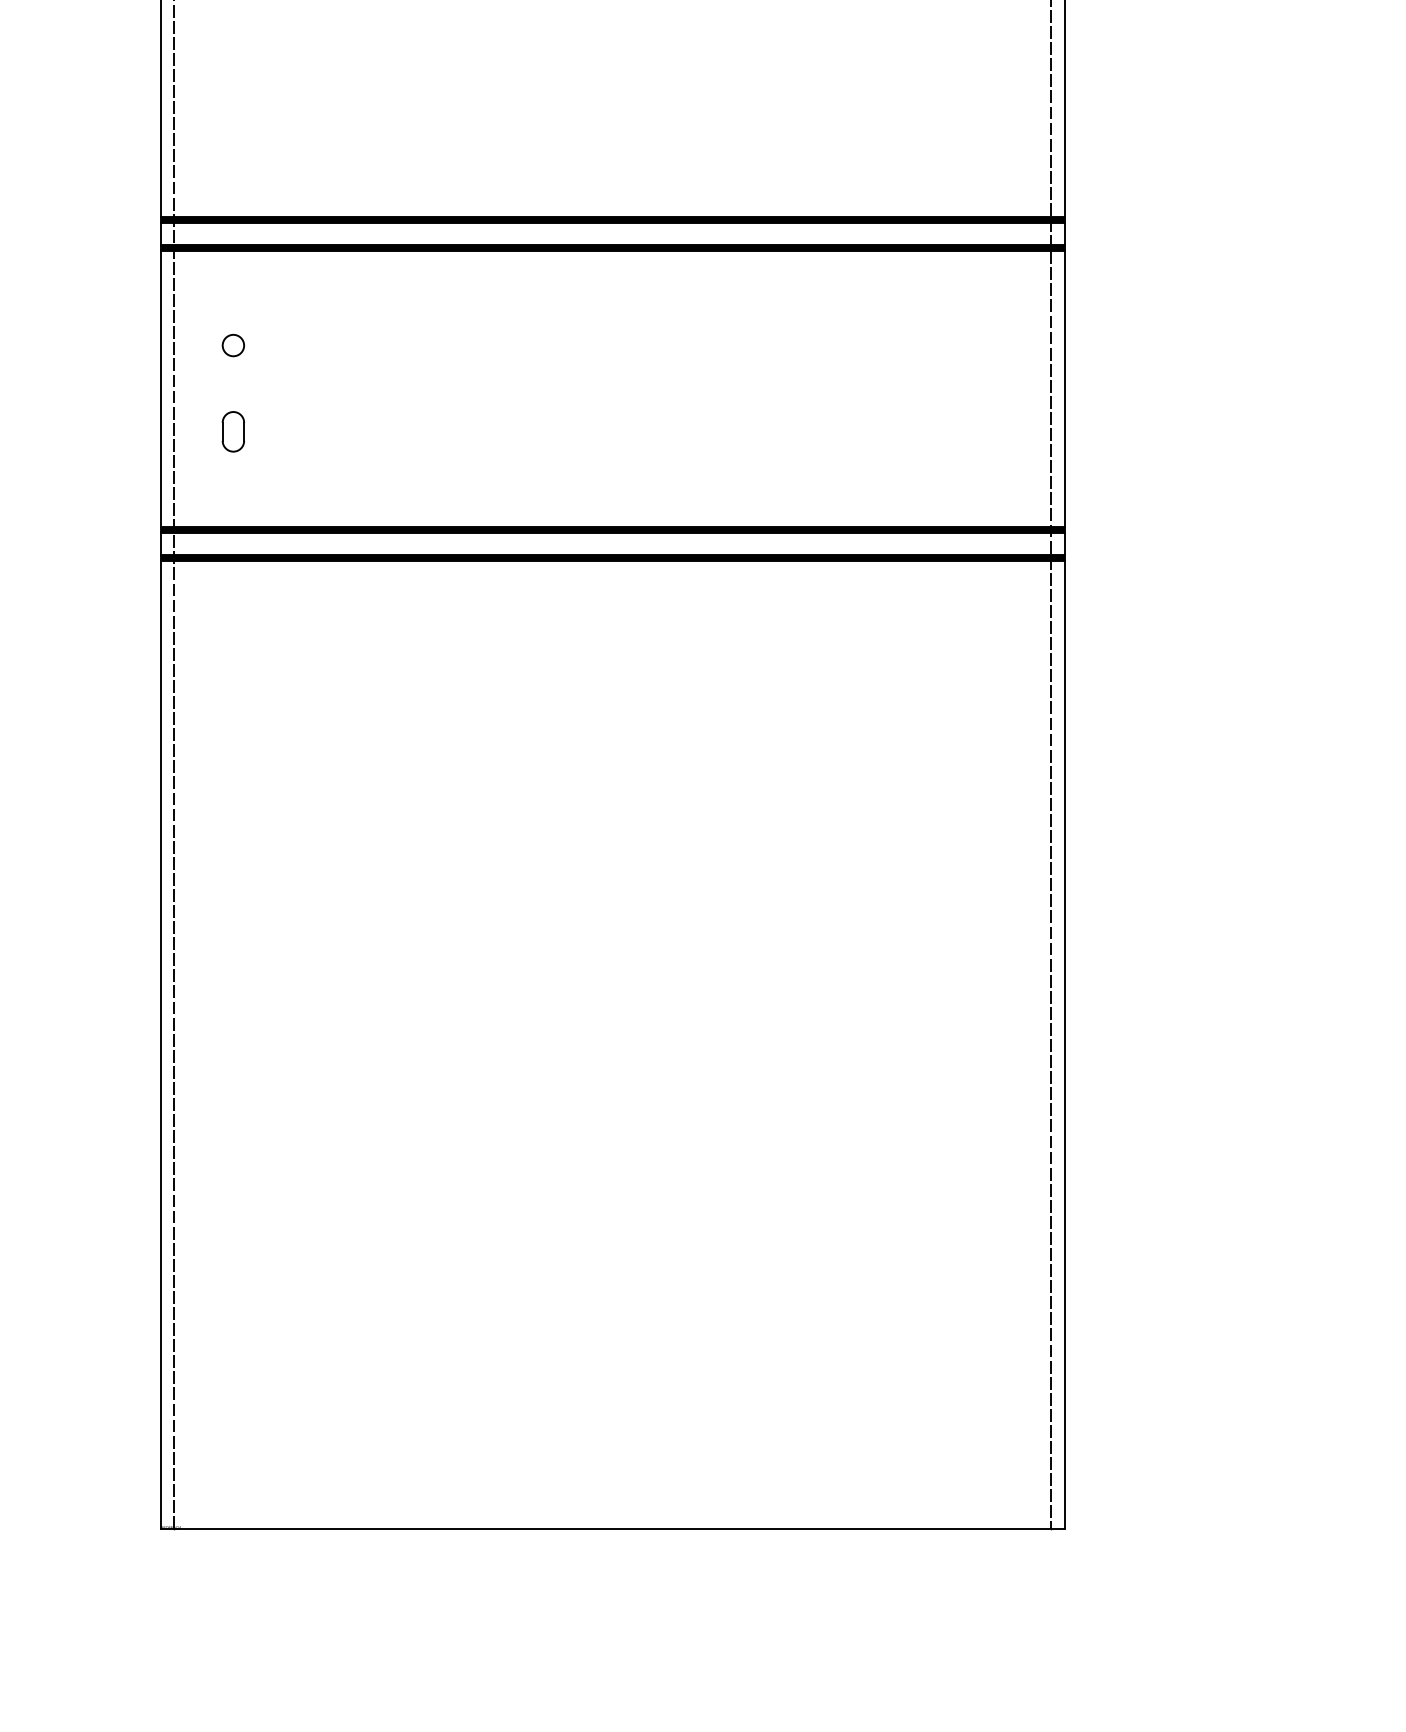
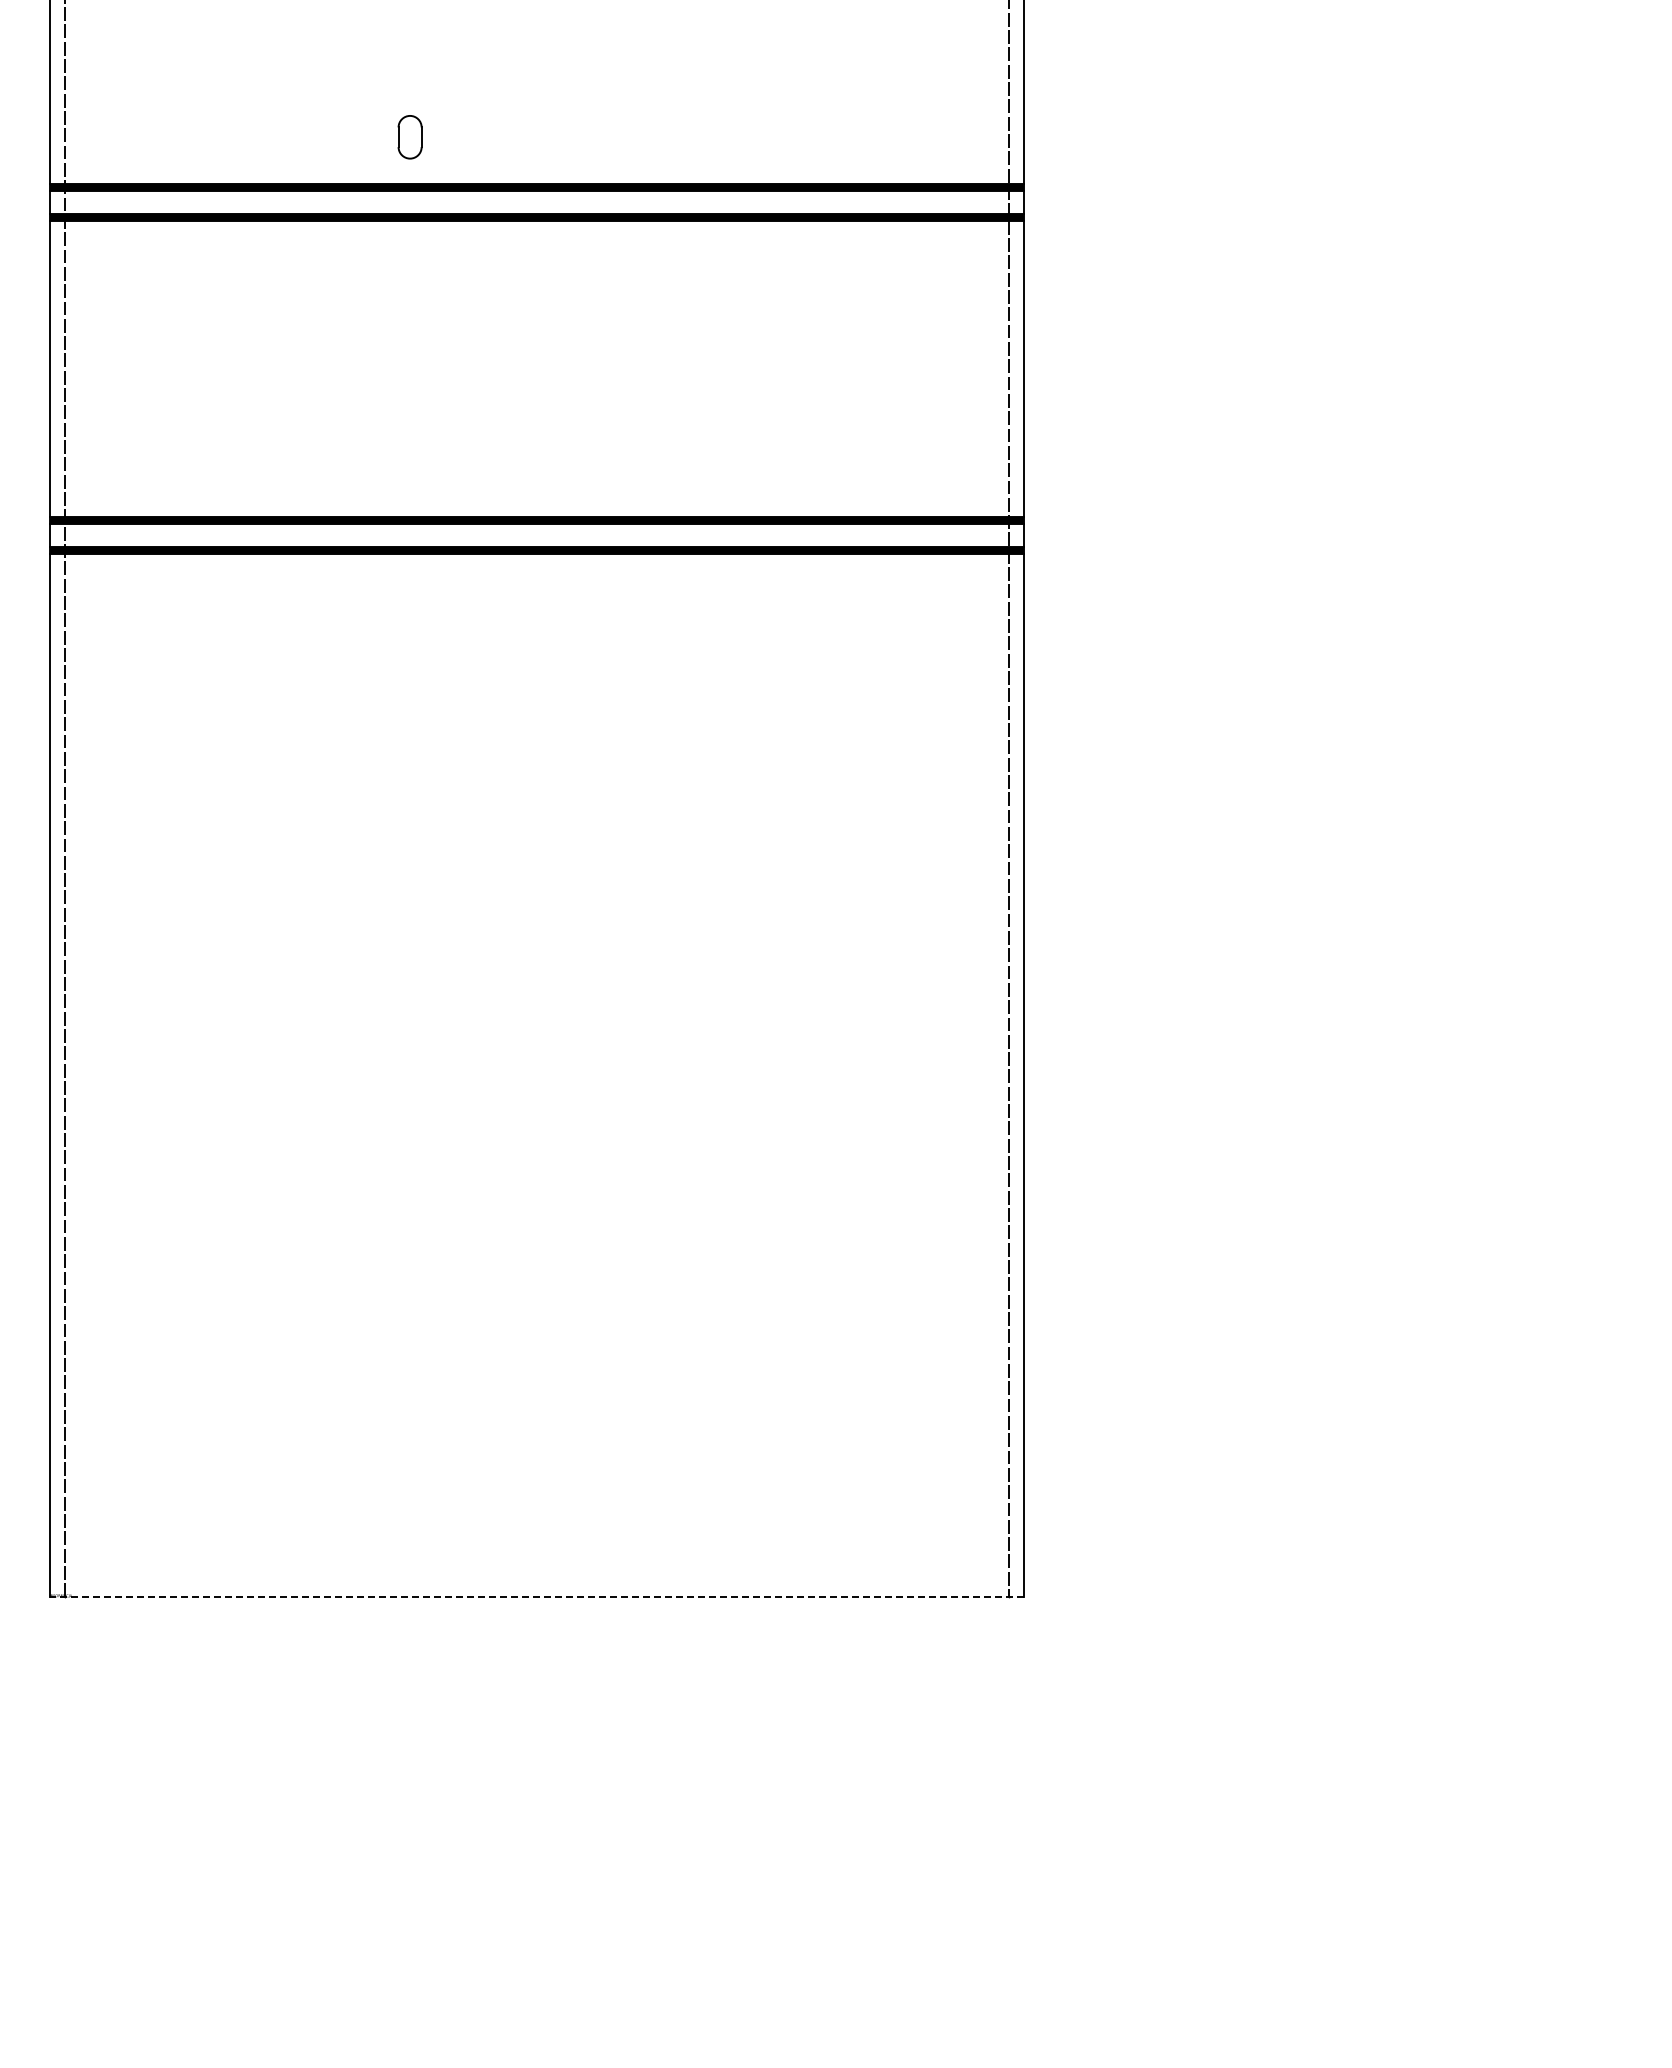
circle: (232, 344) -> (127, 321), removed
part: (232, 432) -> (409, 137), moved
line: (612, 1529) -> (536, 1597), solid -> dashed

